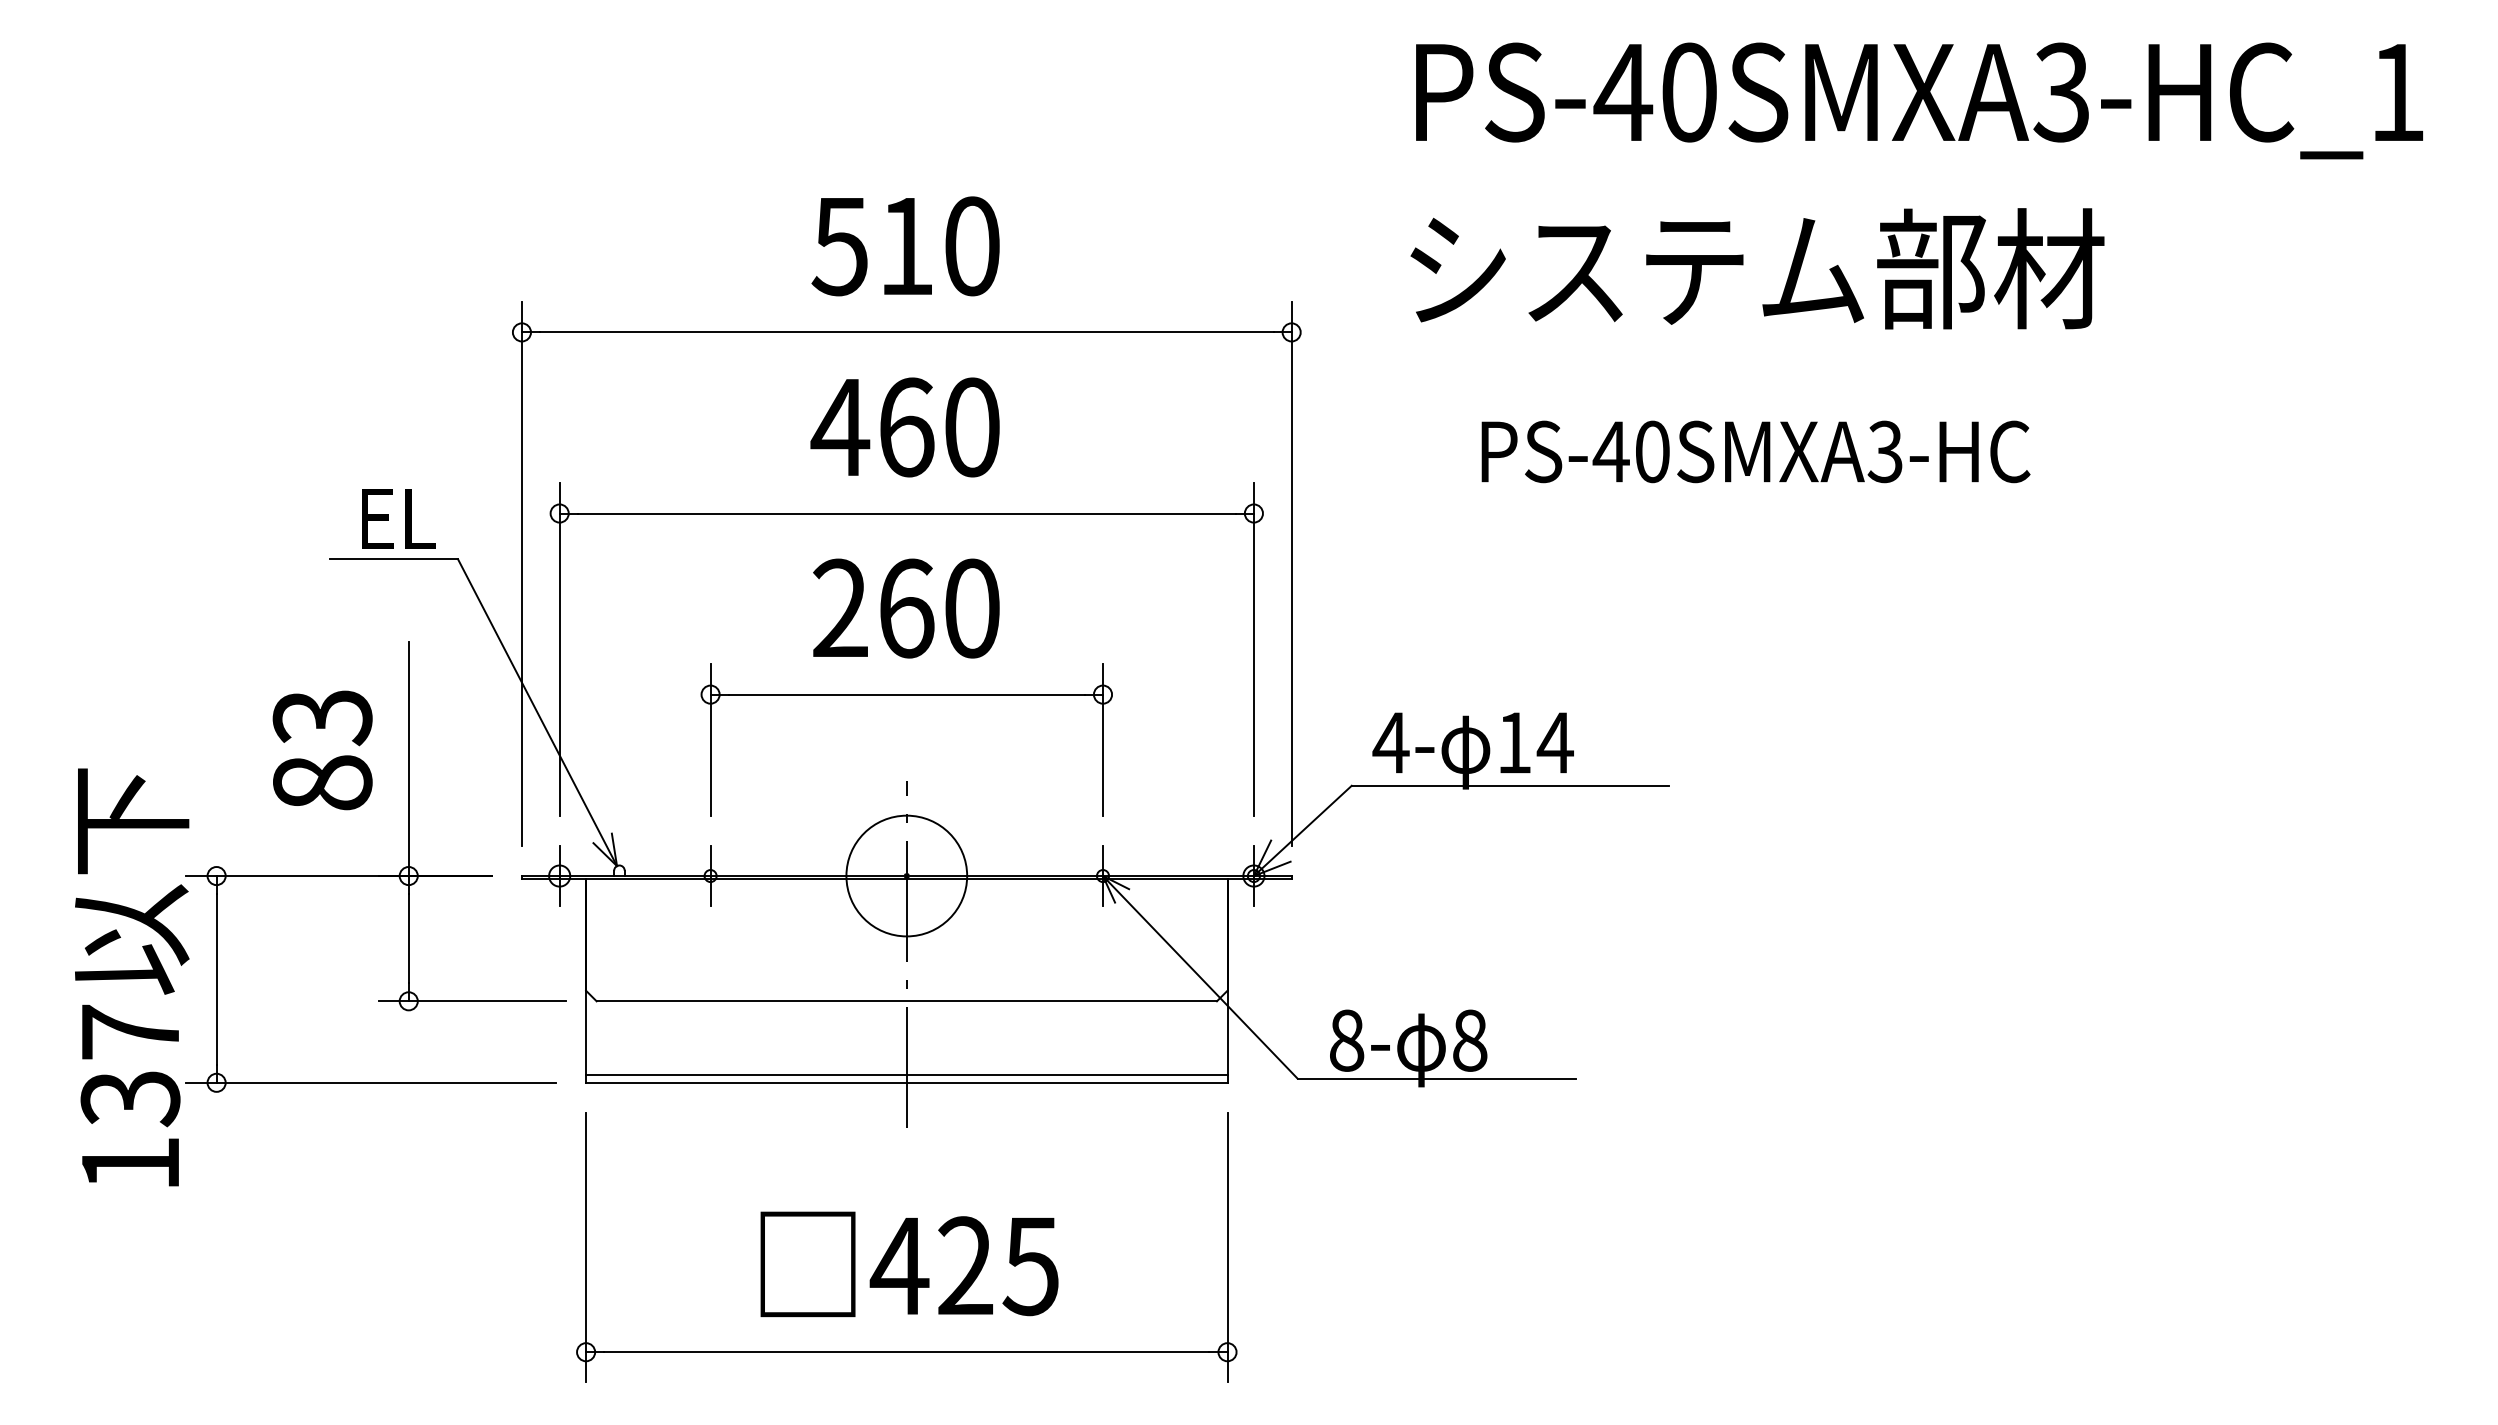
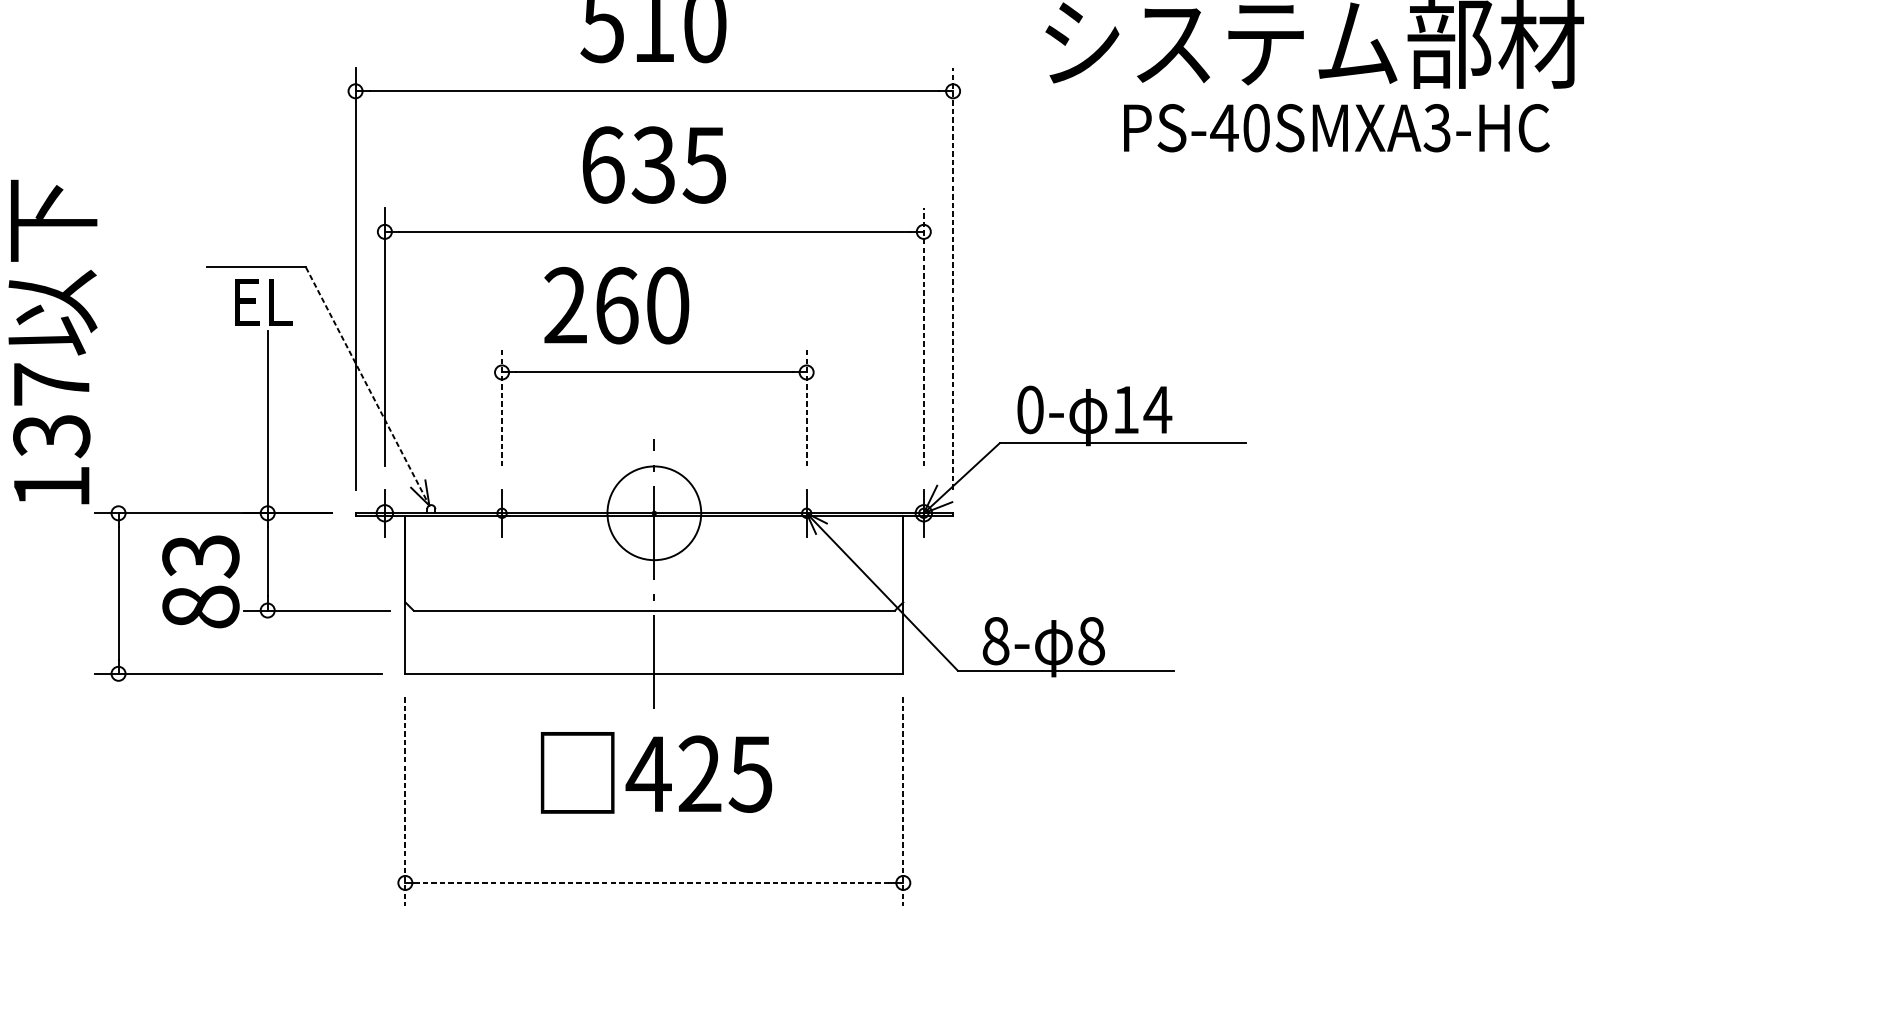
text: (904, 427) -> (652, 165), 460 -> 635
text: (1755, 451) -> (1336, 127), moved
text: (398, 518) -> (263, 301), moved
line: (1291, 574) -> (952, 279), solid -> dashed
text: (906, 608) -> (616, 305), moved
line: (1253, 649) -> (923, 337), solid -> dashed
line: (537, 712) -> (367, 386), solid -> dashed
line: (710, 740) -> (501, 408), solid -> dashed
line: (1103, 740) -> (807, 408), solid -> dashed
text: (1390, 742) -> (1029, 409), 4- -> 0-
text: (322, 750) -> (200, 581), moved
text: (132, 977) -> (53, 342), moved
line: (906, 1075) -> (654, 668), removed
line: (586, 1247) -> (405, 801), solid -> dashed
line: (1227, 1247) -> (903, 801), solid -> dashed
text: (909, 1264) -> (656, 772), moved
line: (906, 1352) -> (654, 883), solid -> dashed

